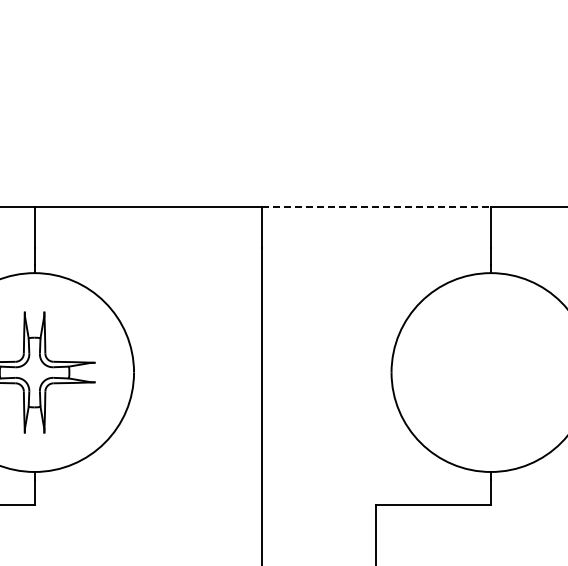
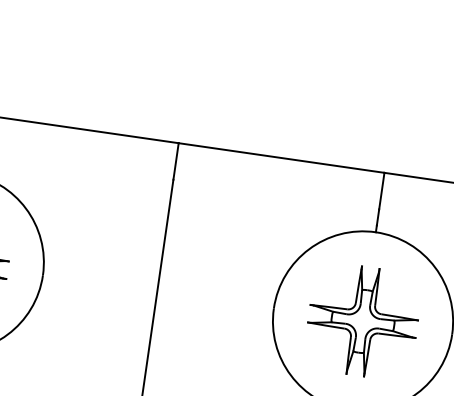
line: (376, 206) -> (281, 157), dashed -> solid
part: (490, 372) -> (362, 321), added

